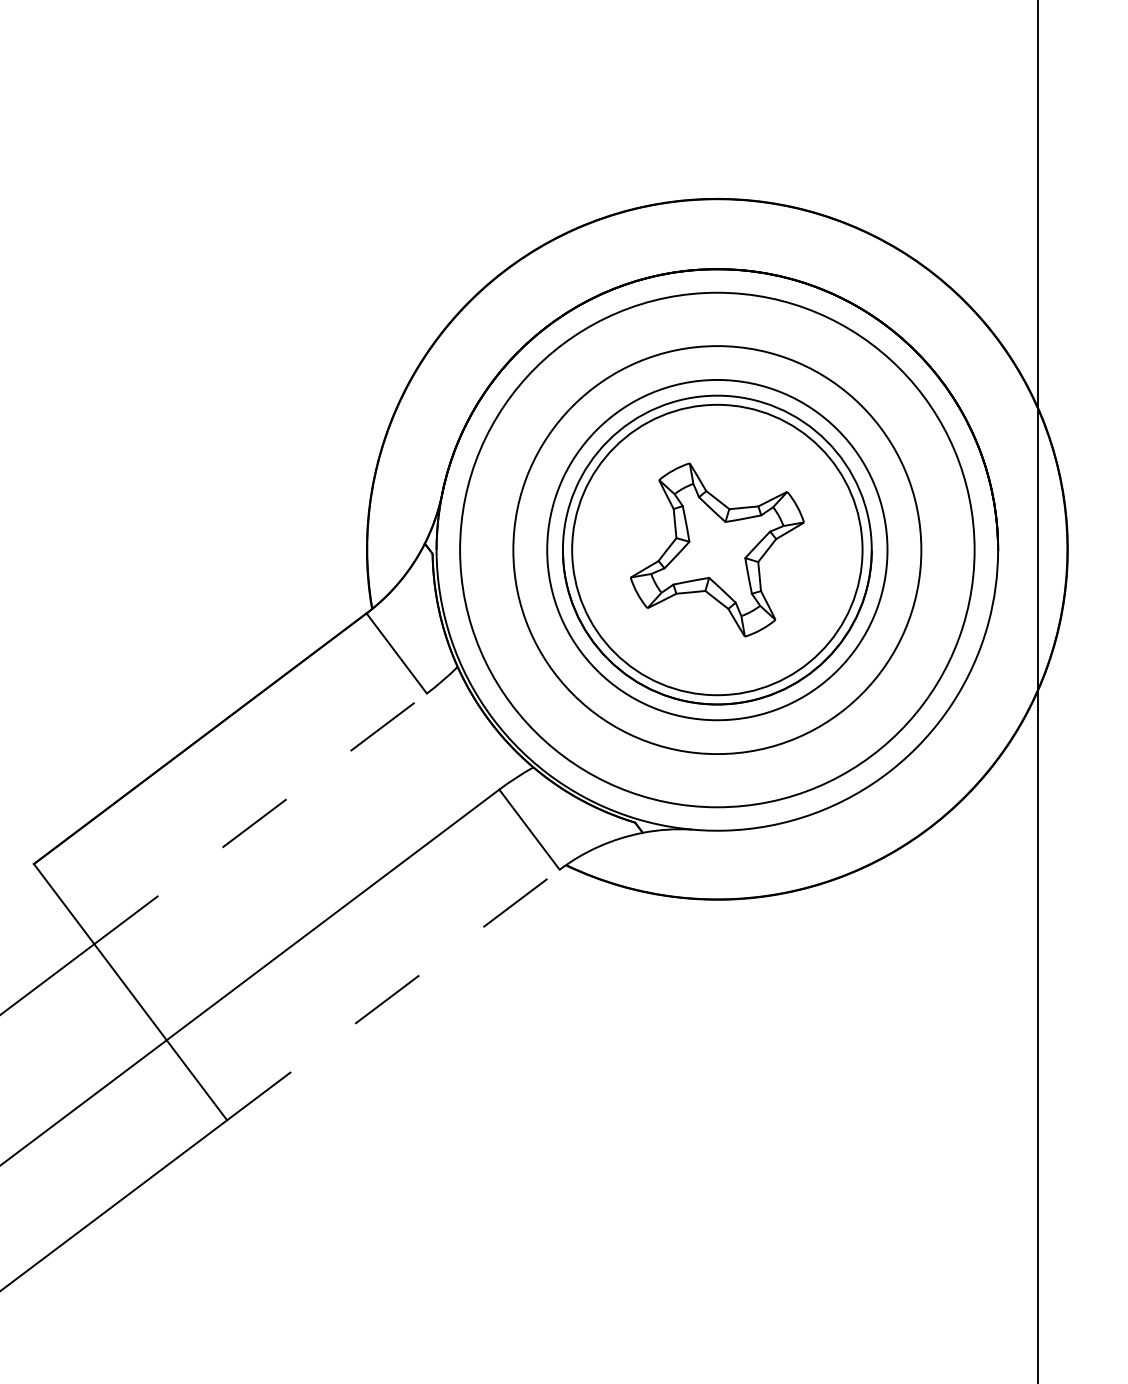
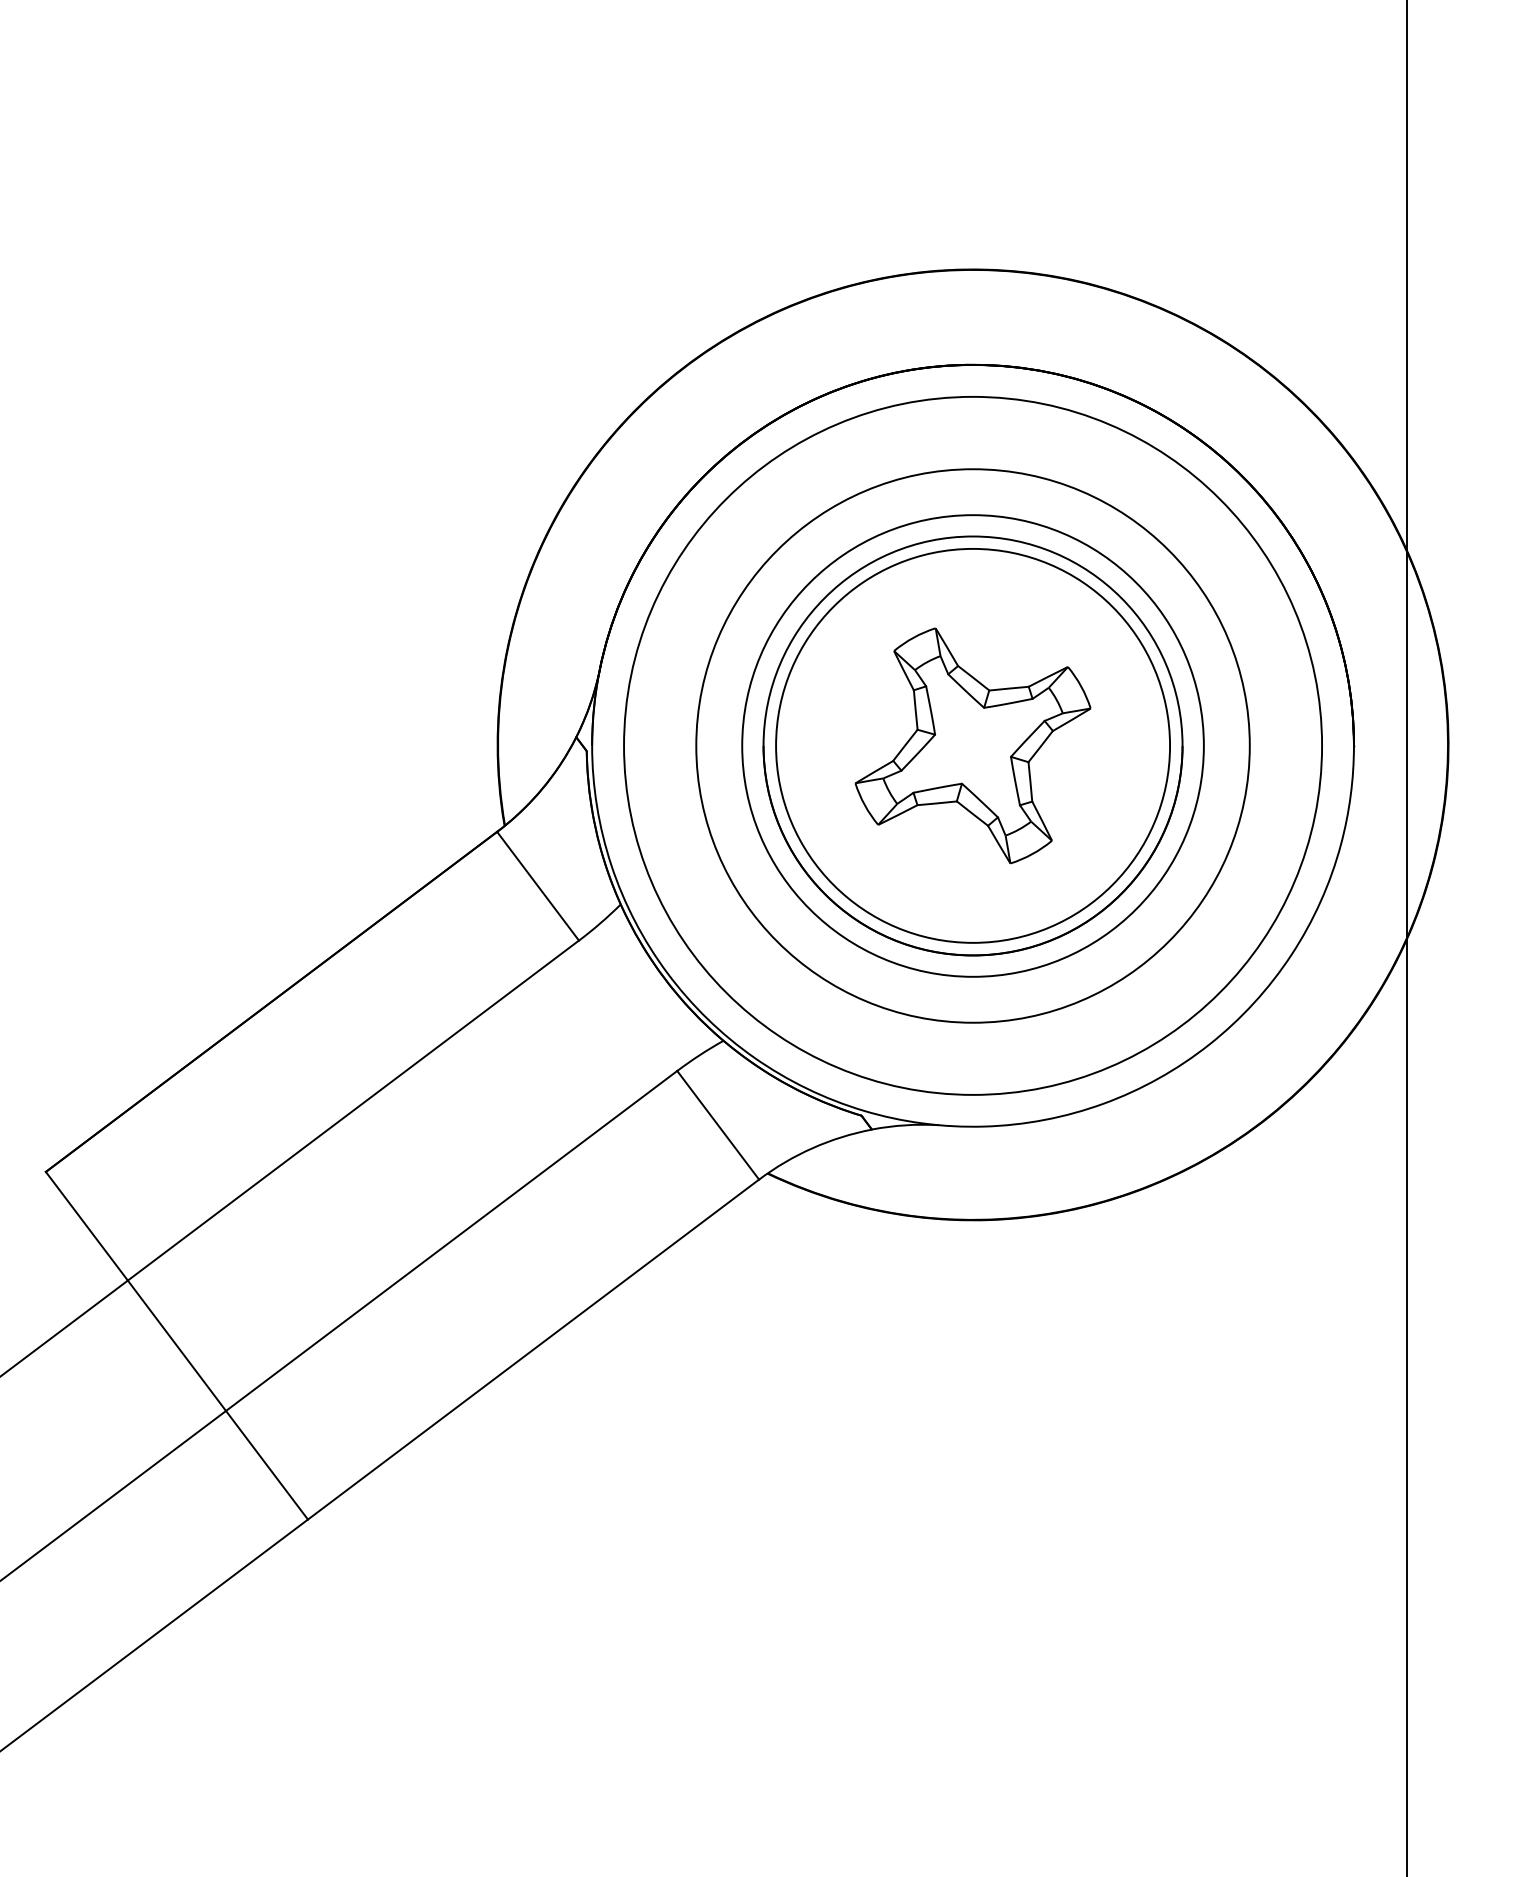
line: (260, 818) -> (353, 1110), dashed -> solid
line: (393, 994) -> (533, 1349), dashed -> solid

